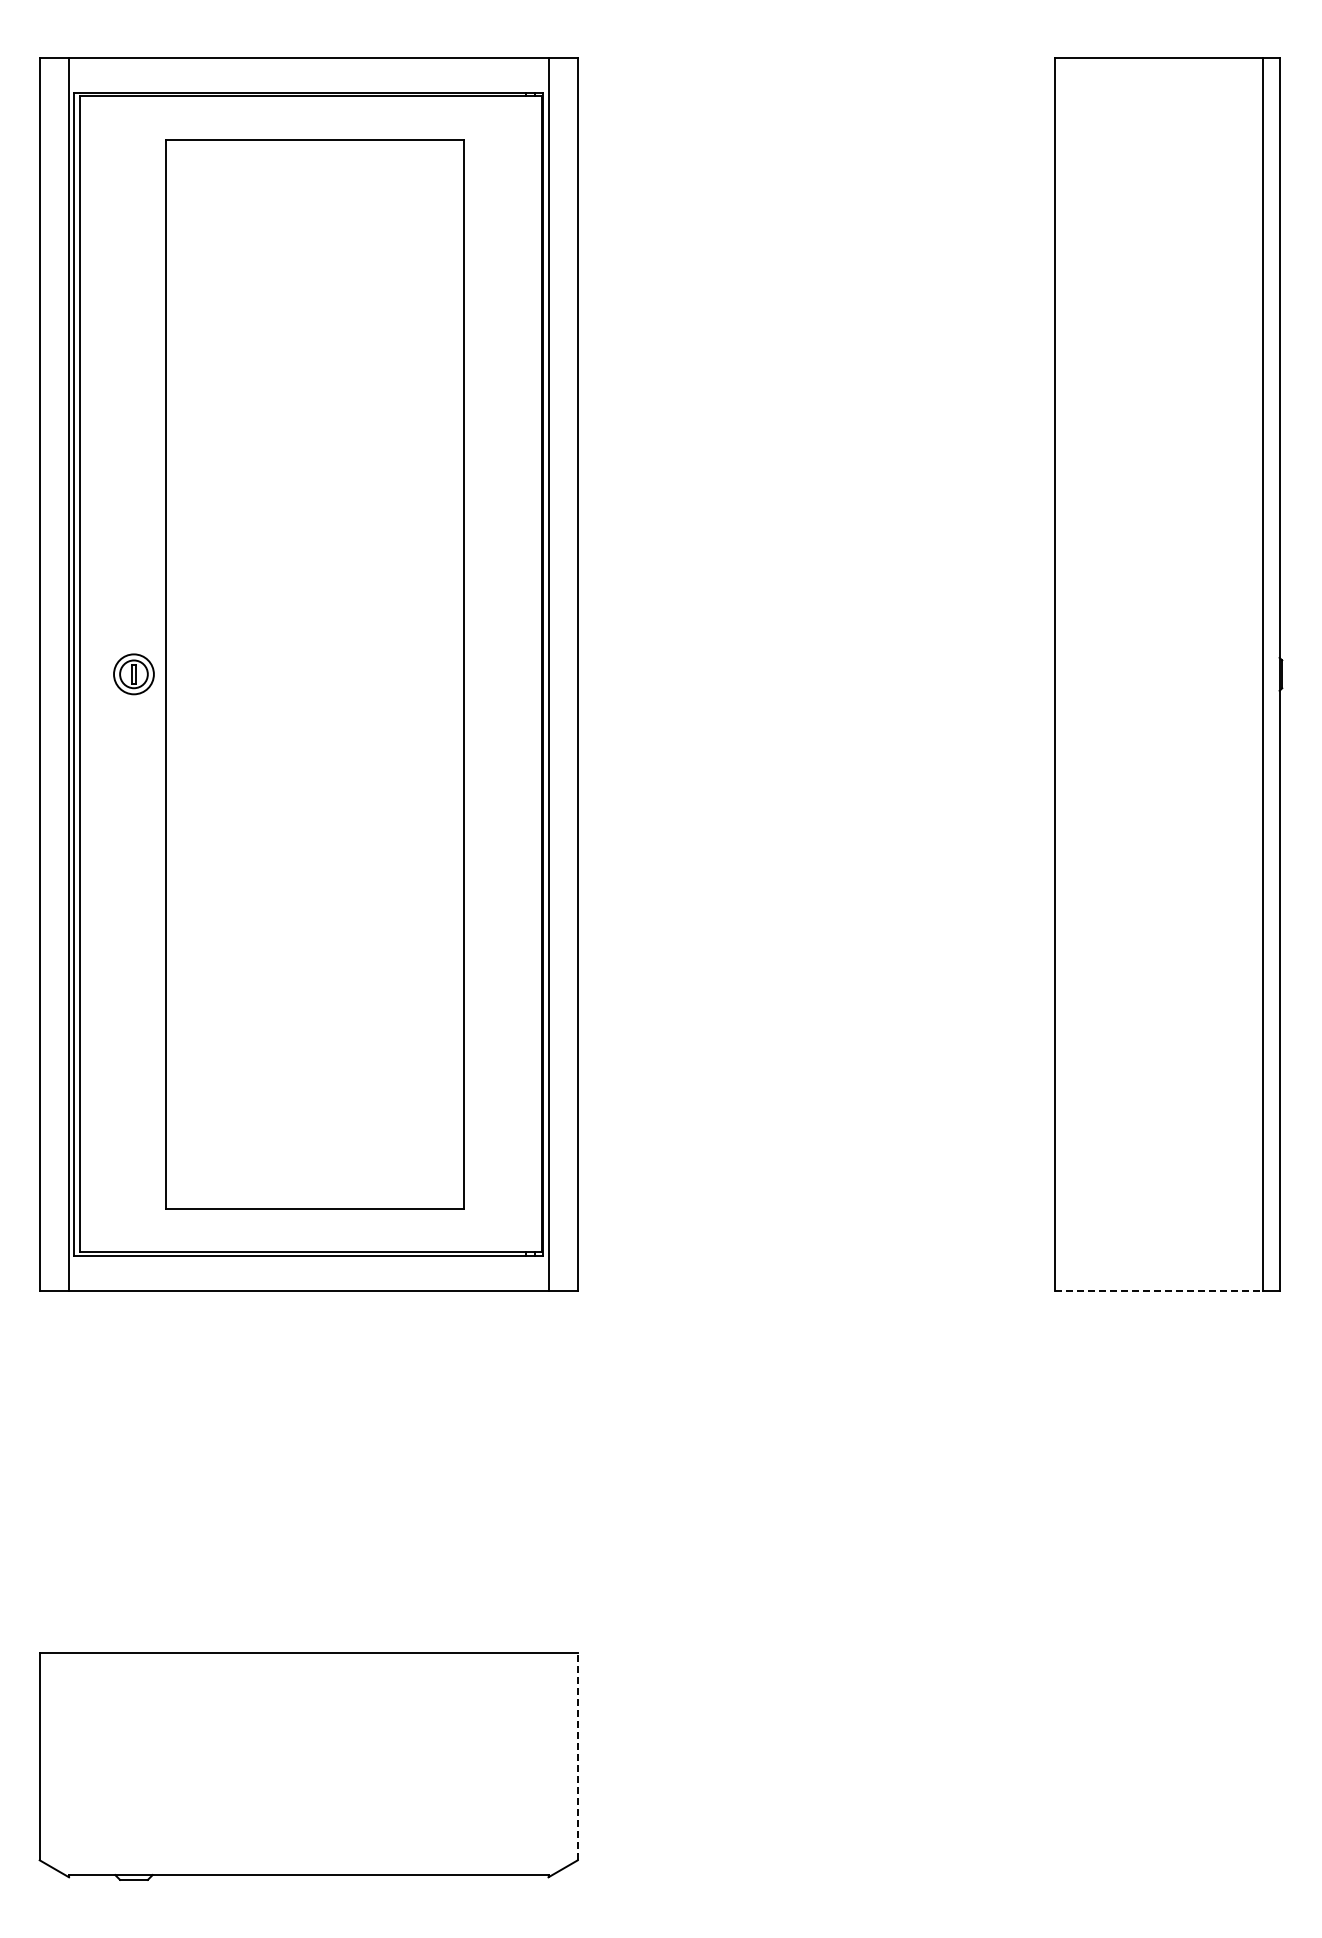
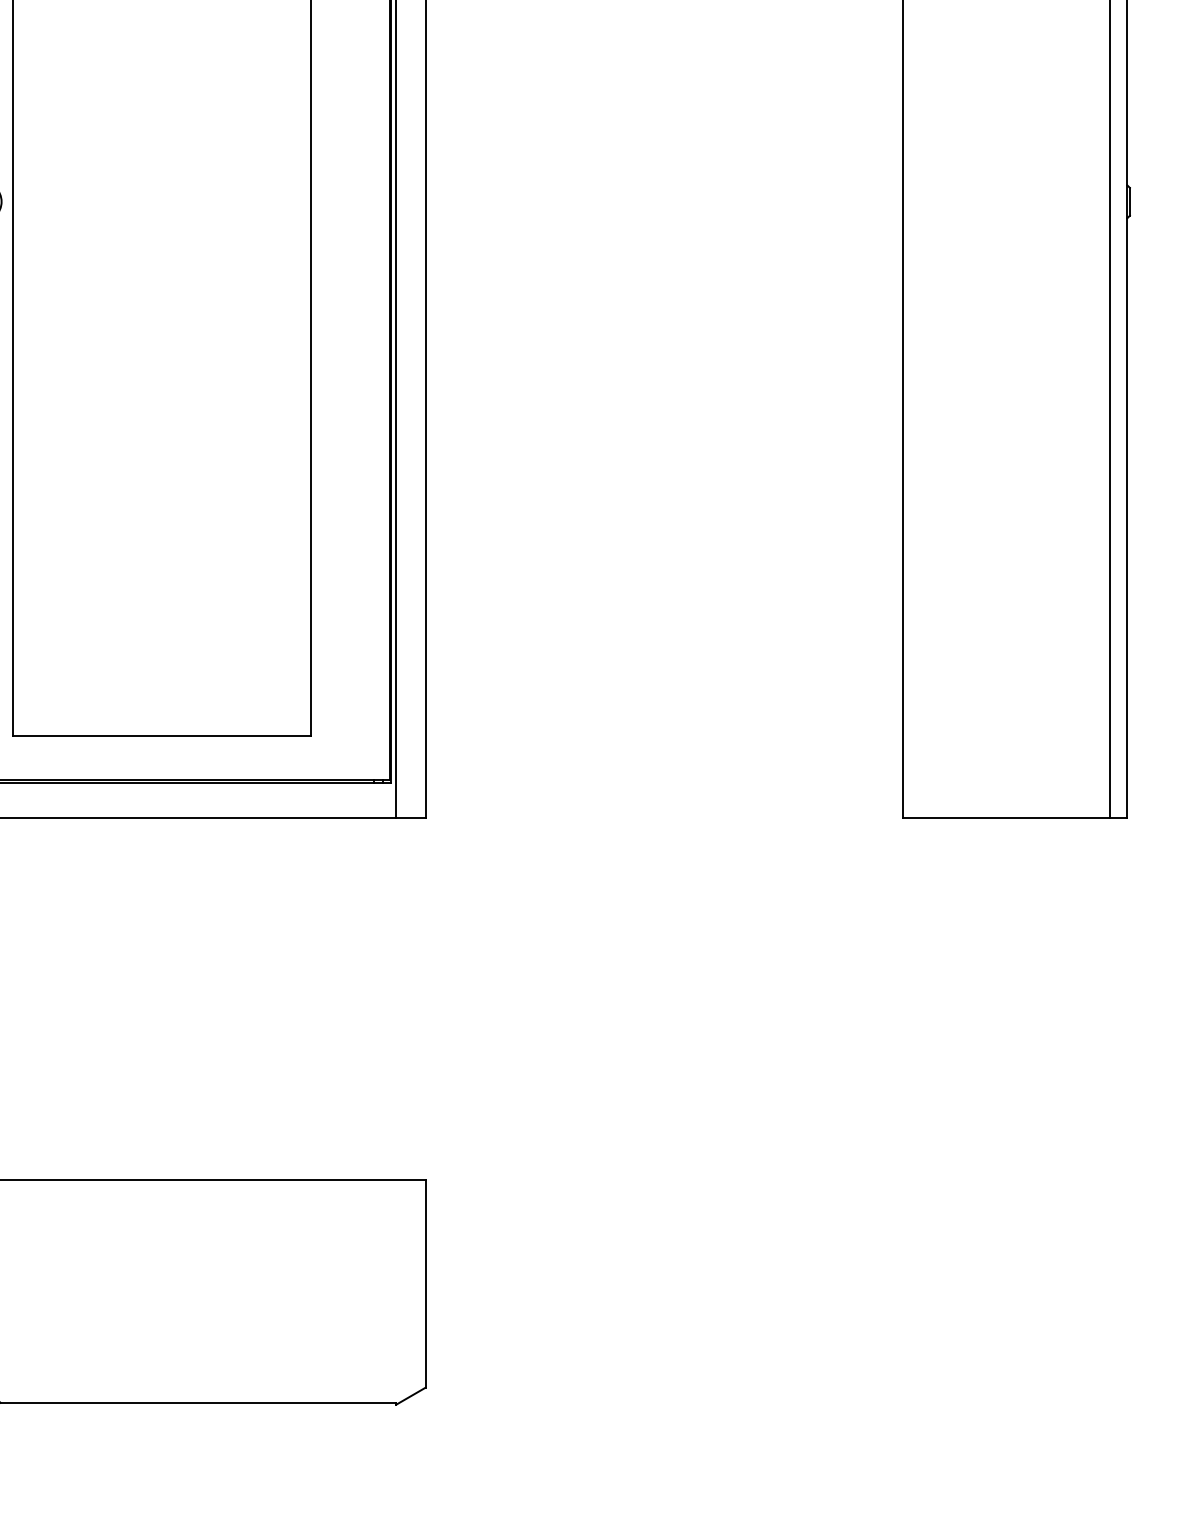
line: (1158, 1290) -> (1006, 817), dashed -> solid
line: (577, 1756) -> (425, 1283), dashed -> solid

